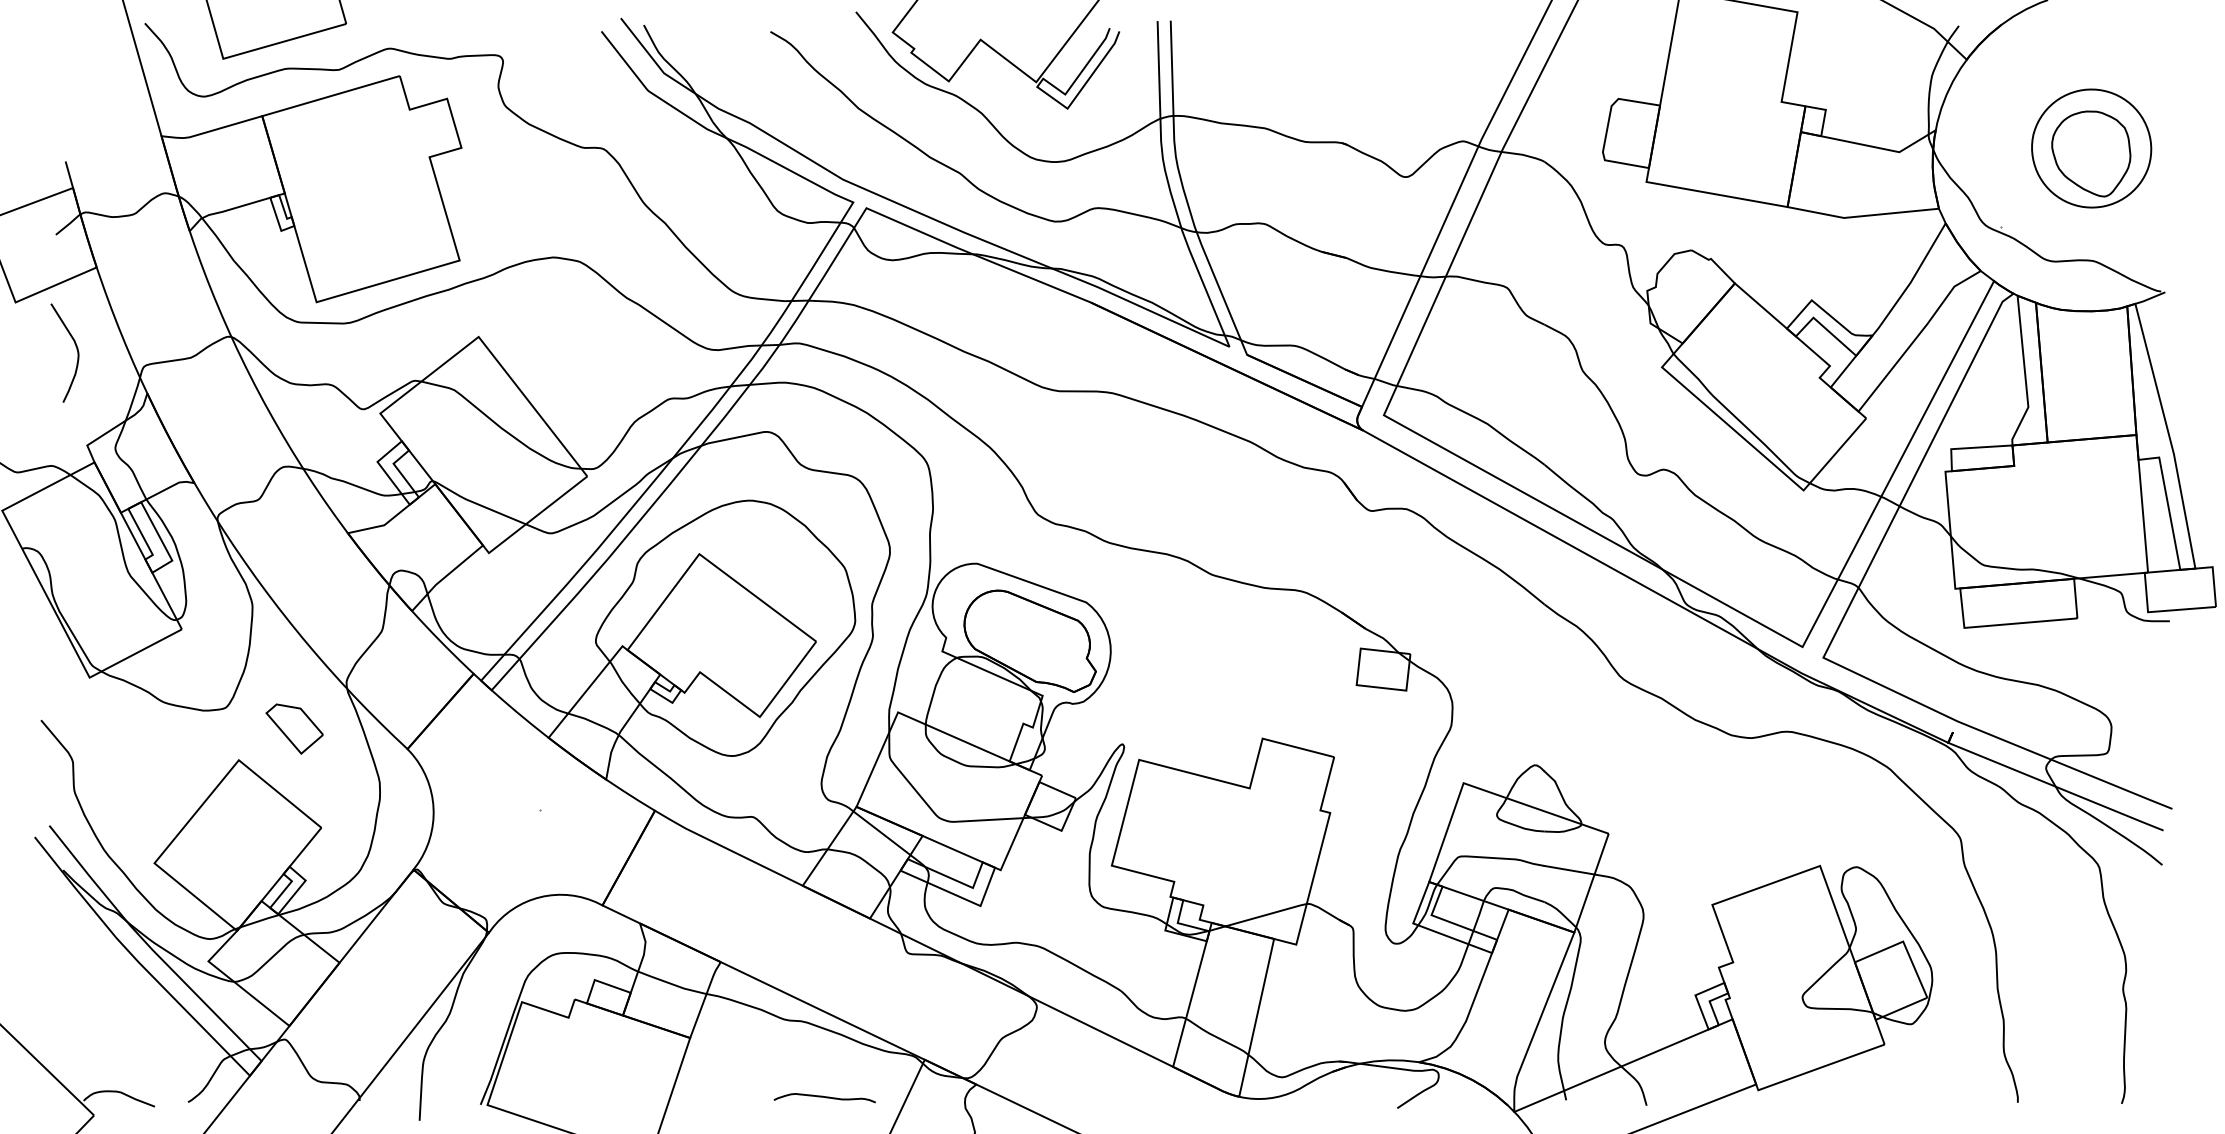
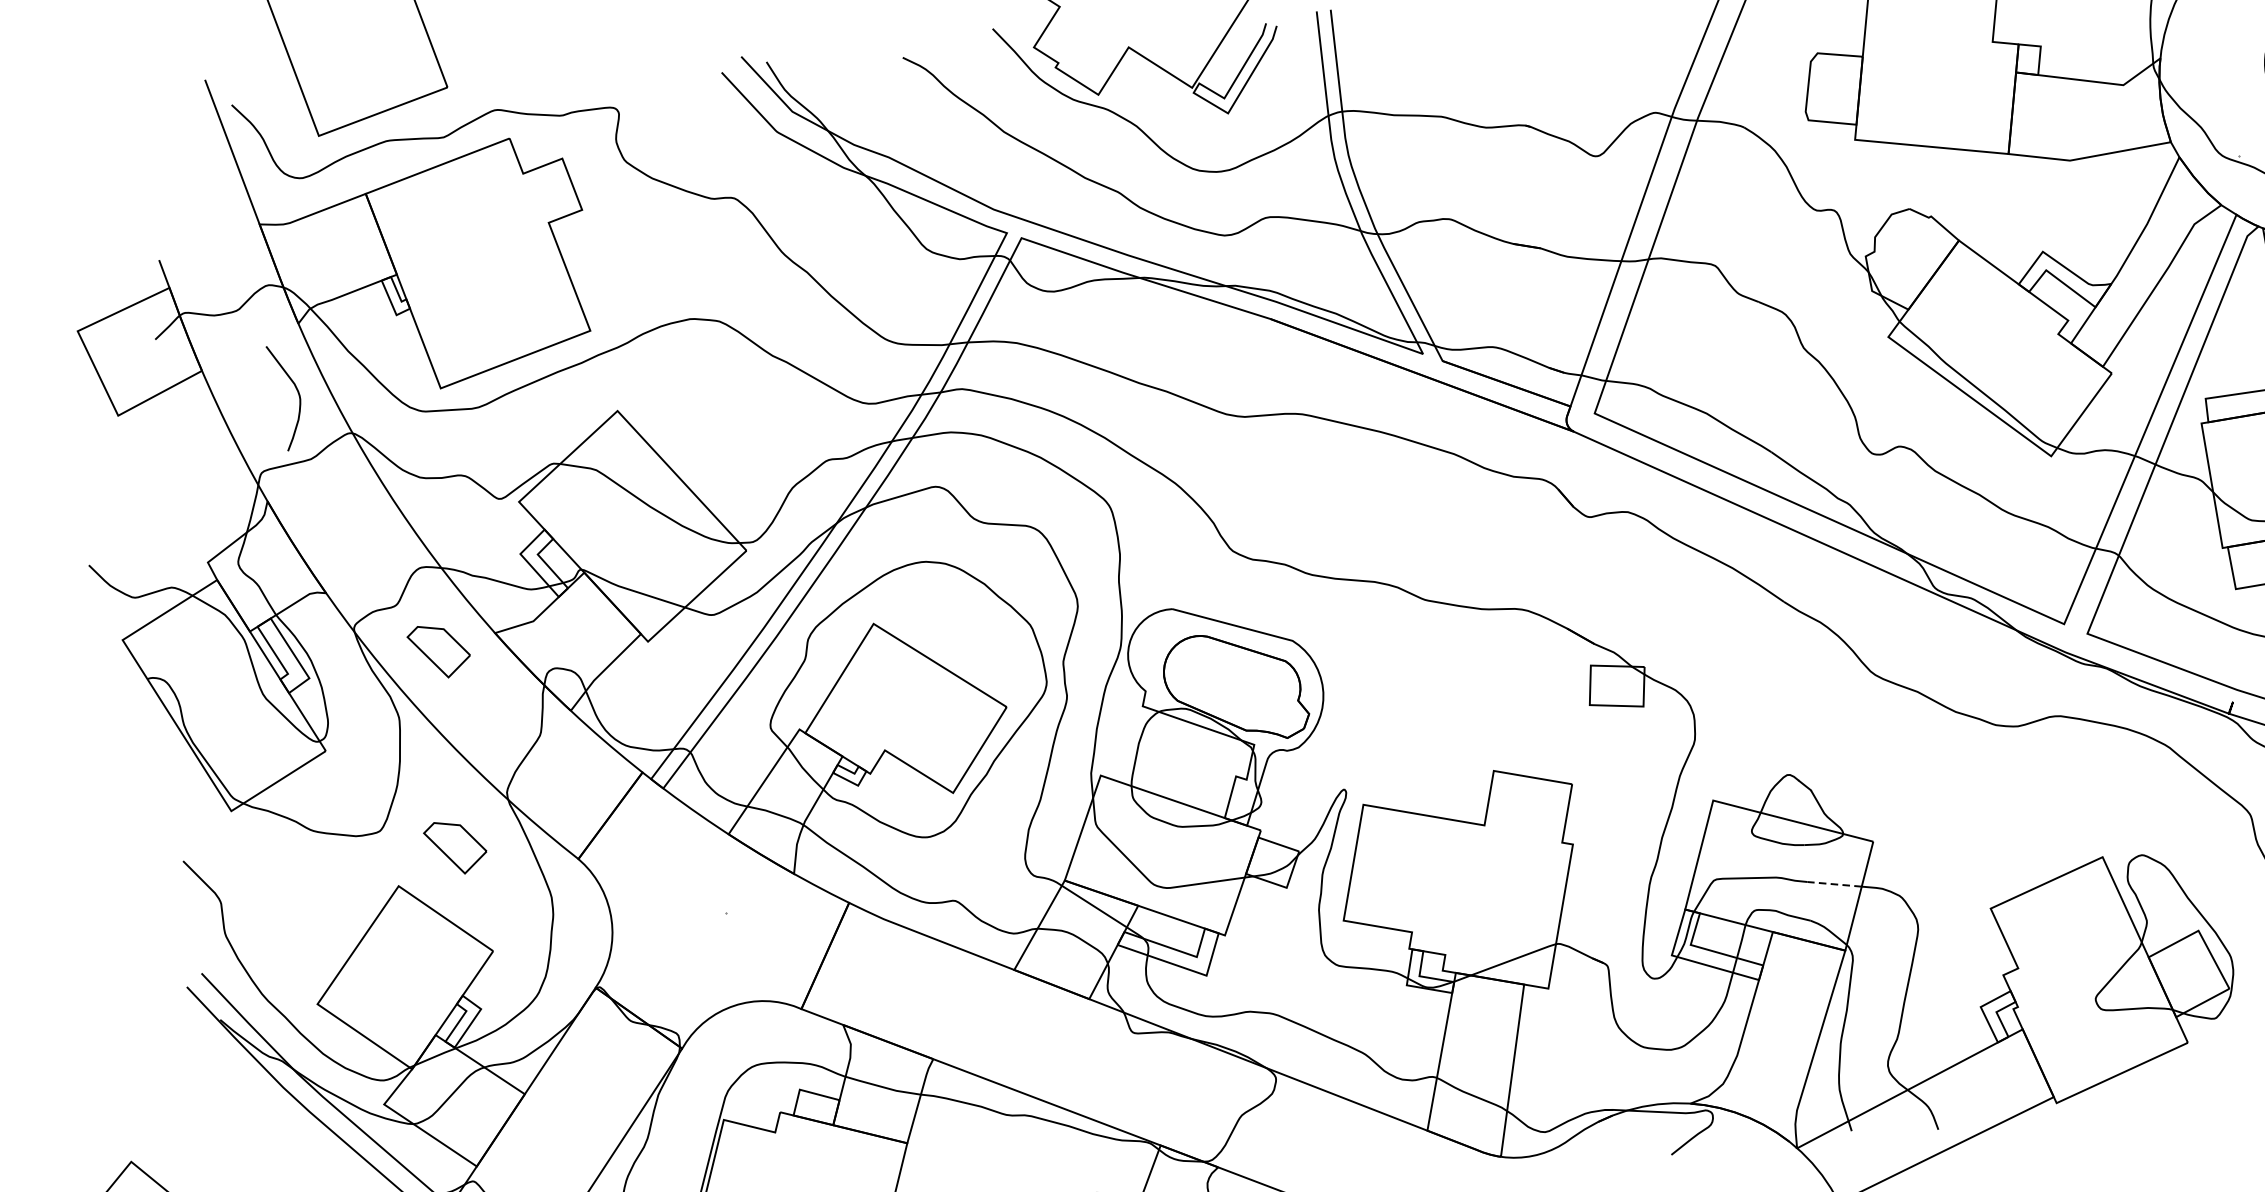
curve: (76, 349) -> (297, 393), moved
part: (294, 545) -> (438, 651), added
line: (1569, 870) -> (1834, 884), solid -> dashed

